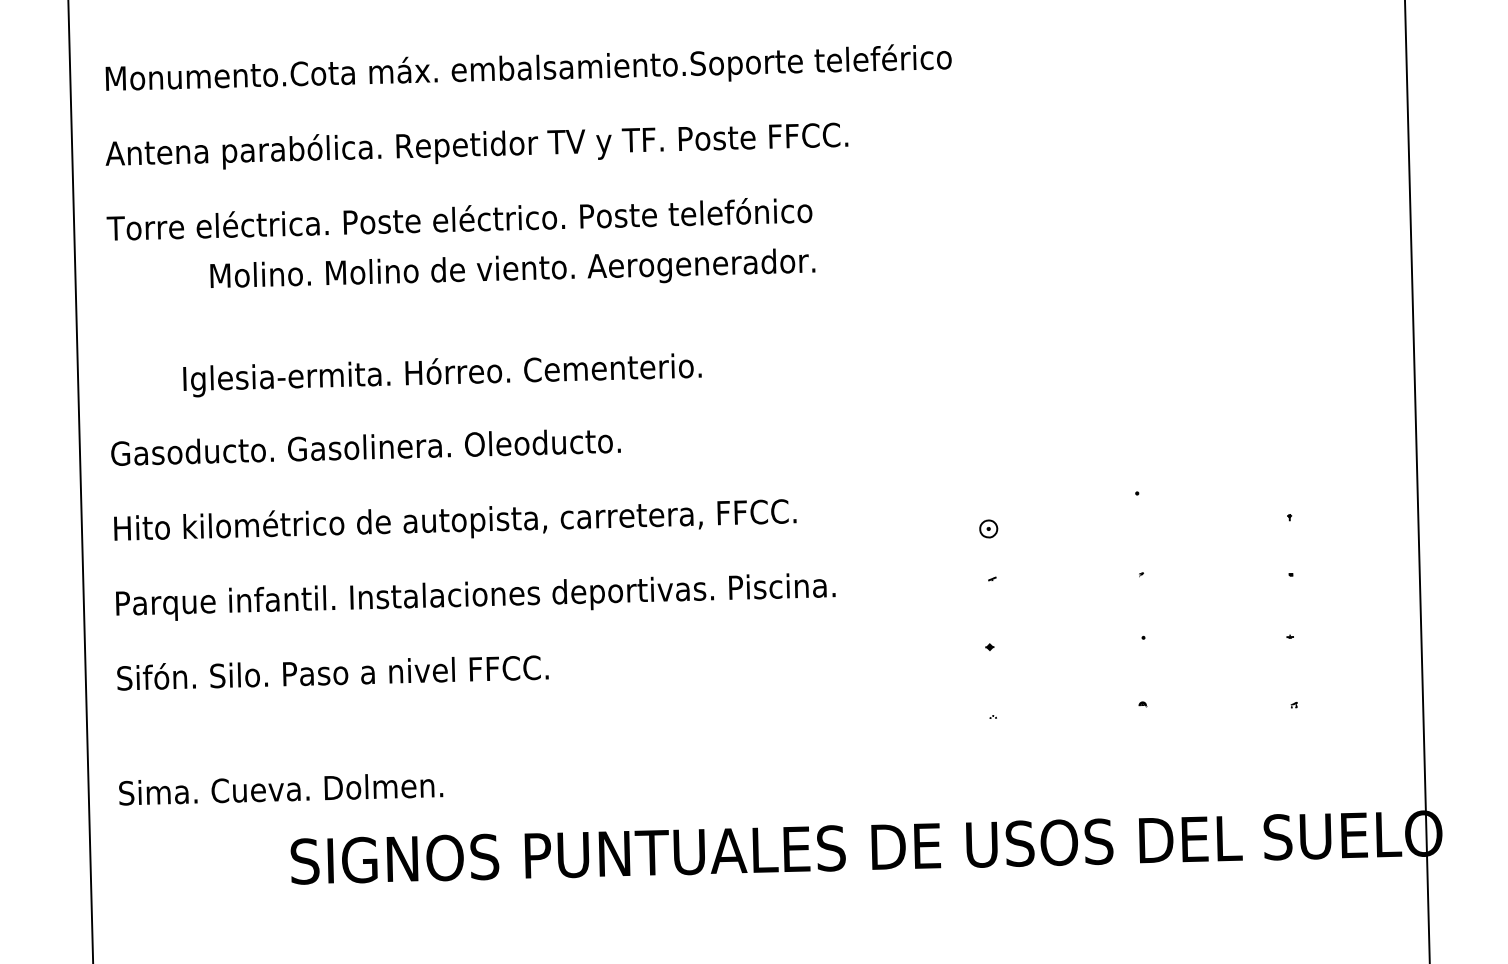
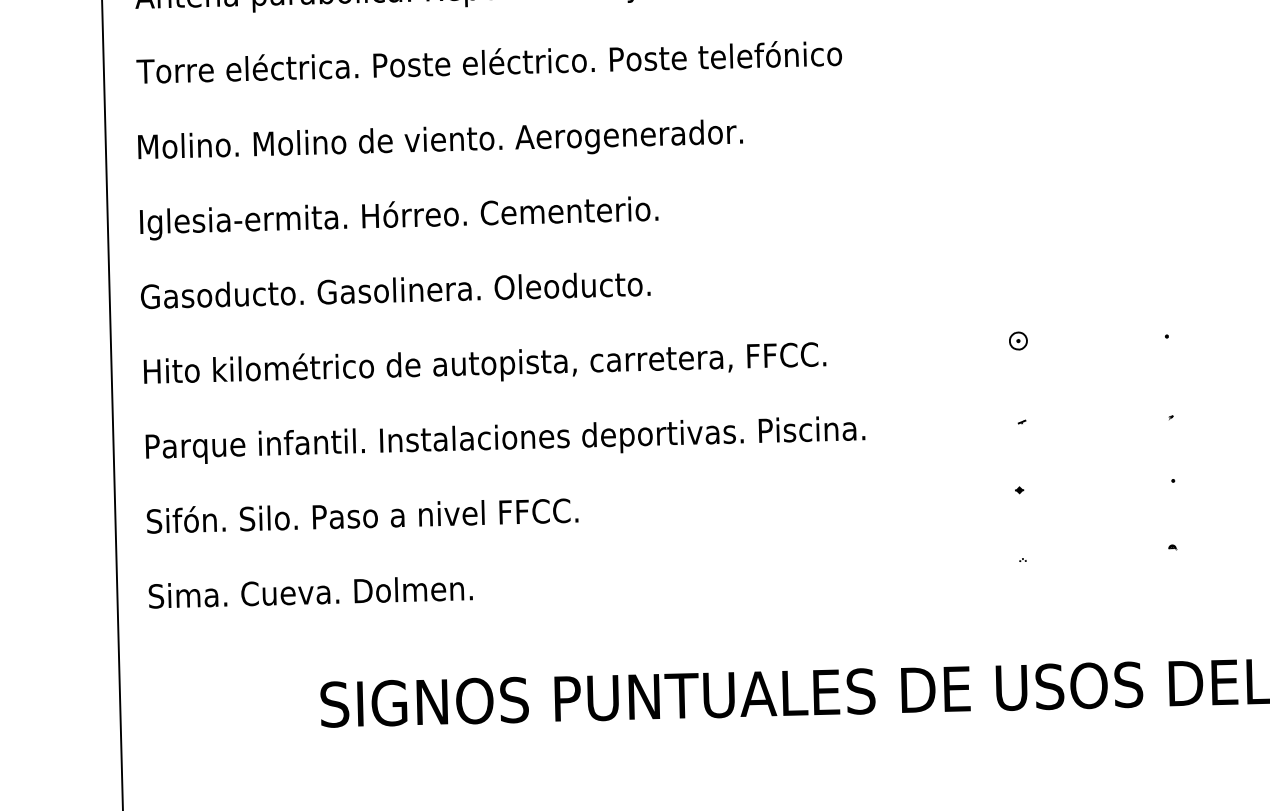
text: (512, 267) -> (440, 138), moved
text: (442, 375) -> (399, 218), moved
part: (988, 528) -> (1018, 340), moved
text: (281, 789) -> (311, 592), moved

